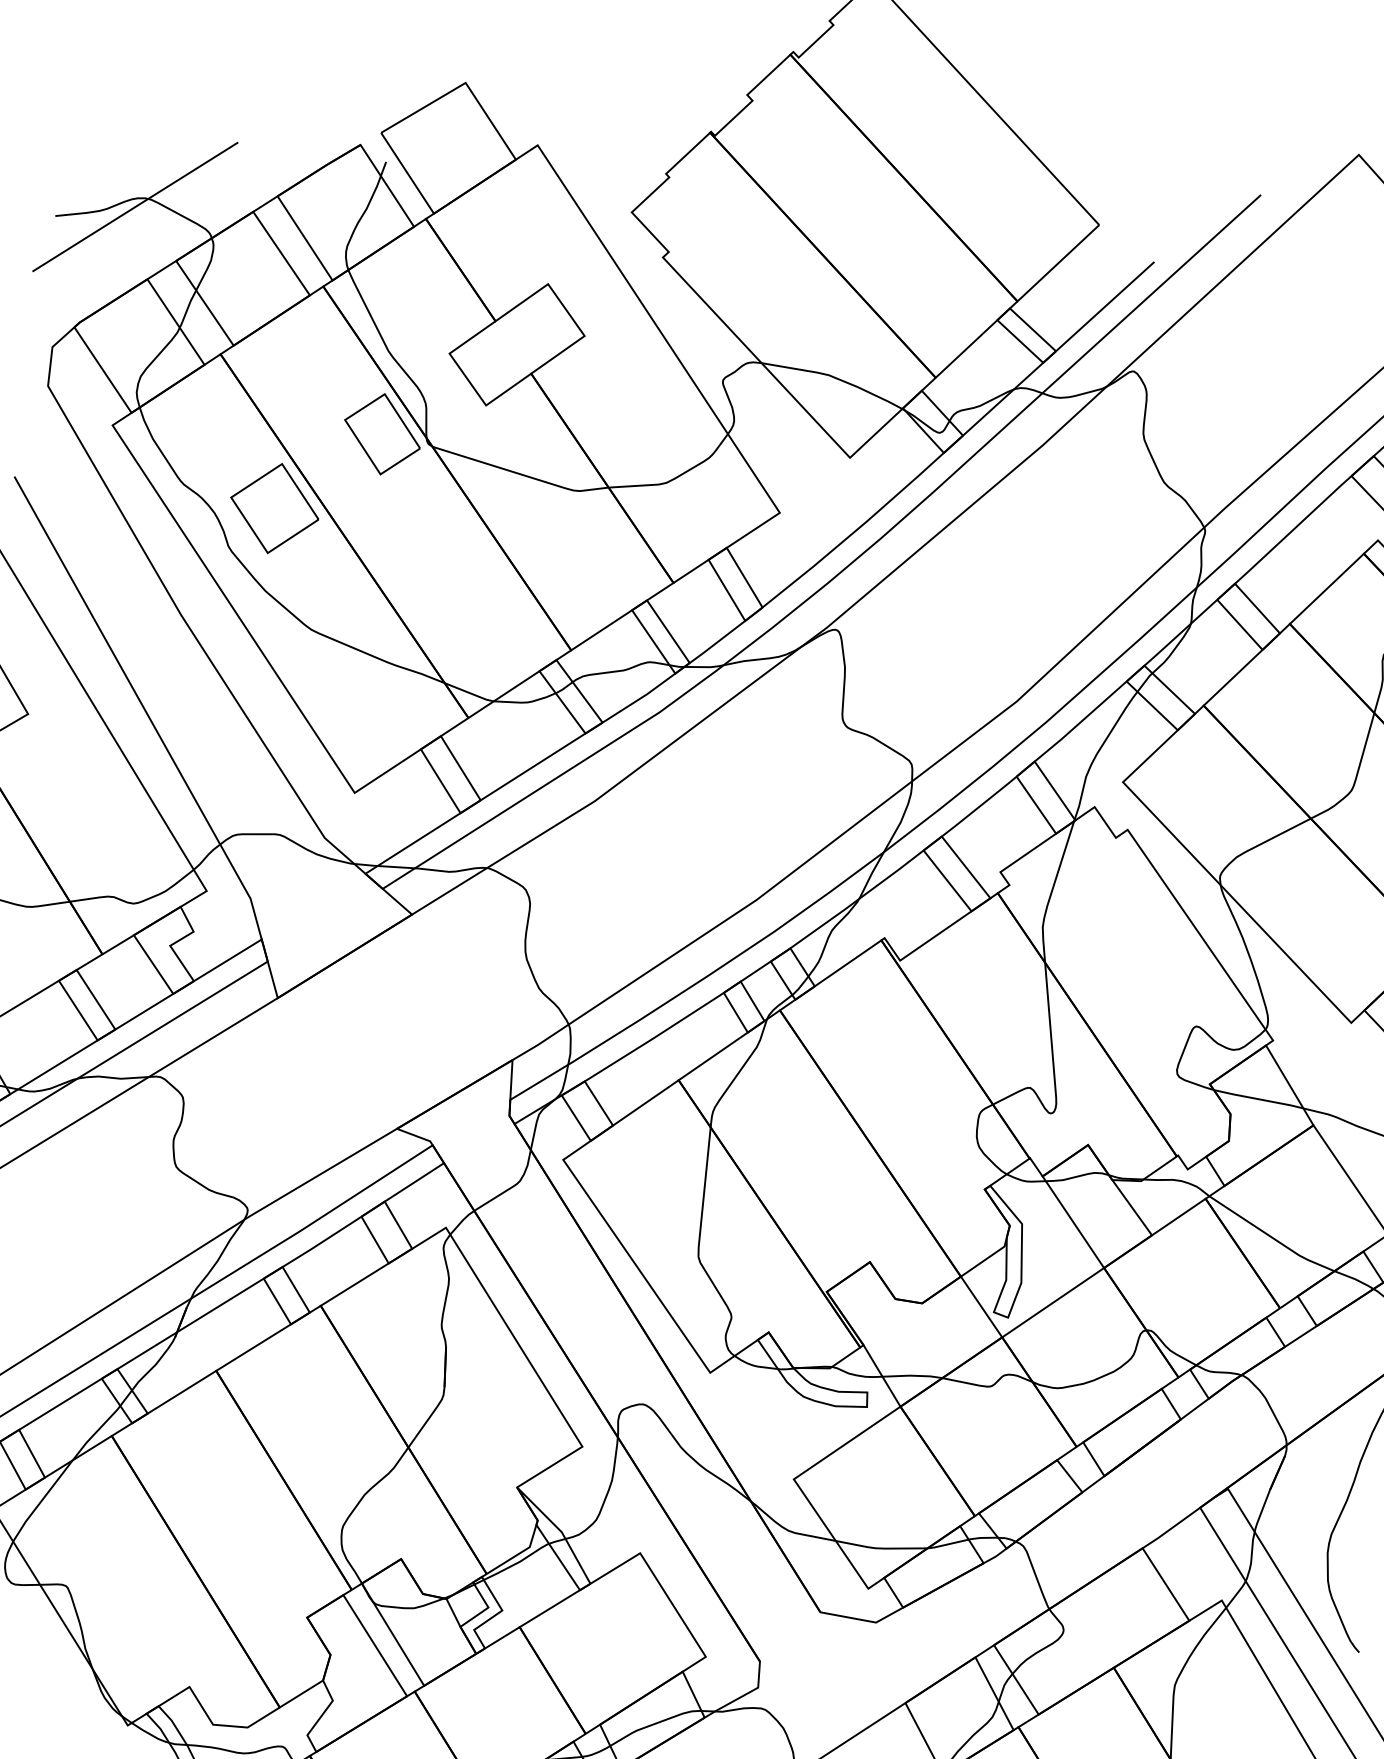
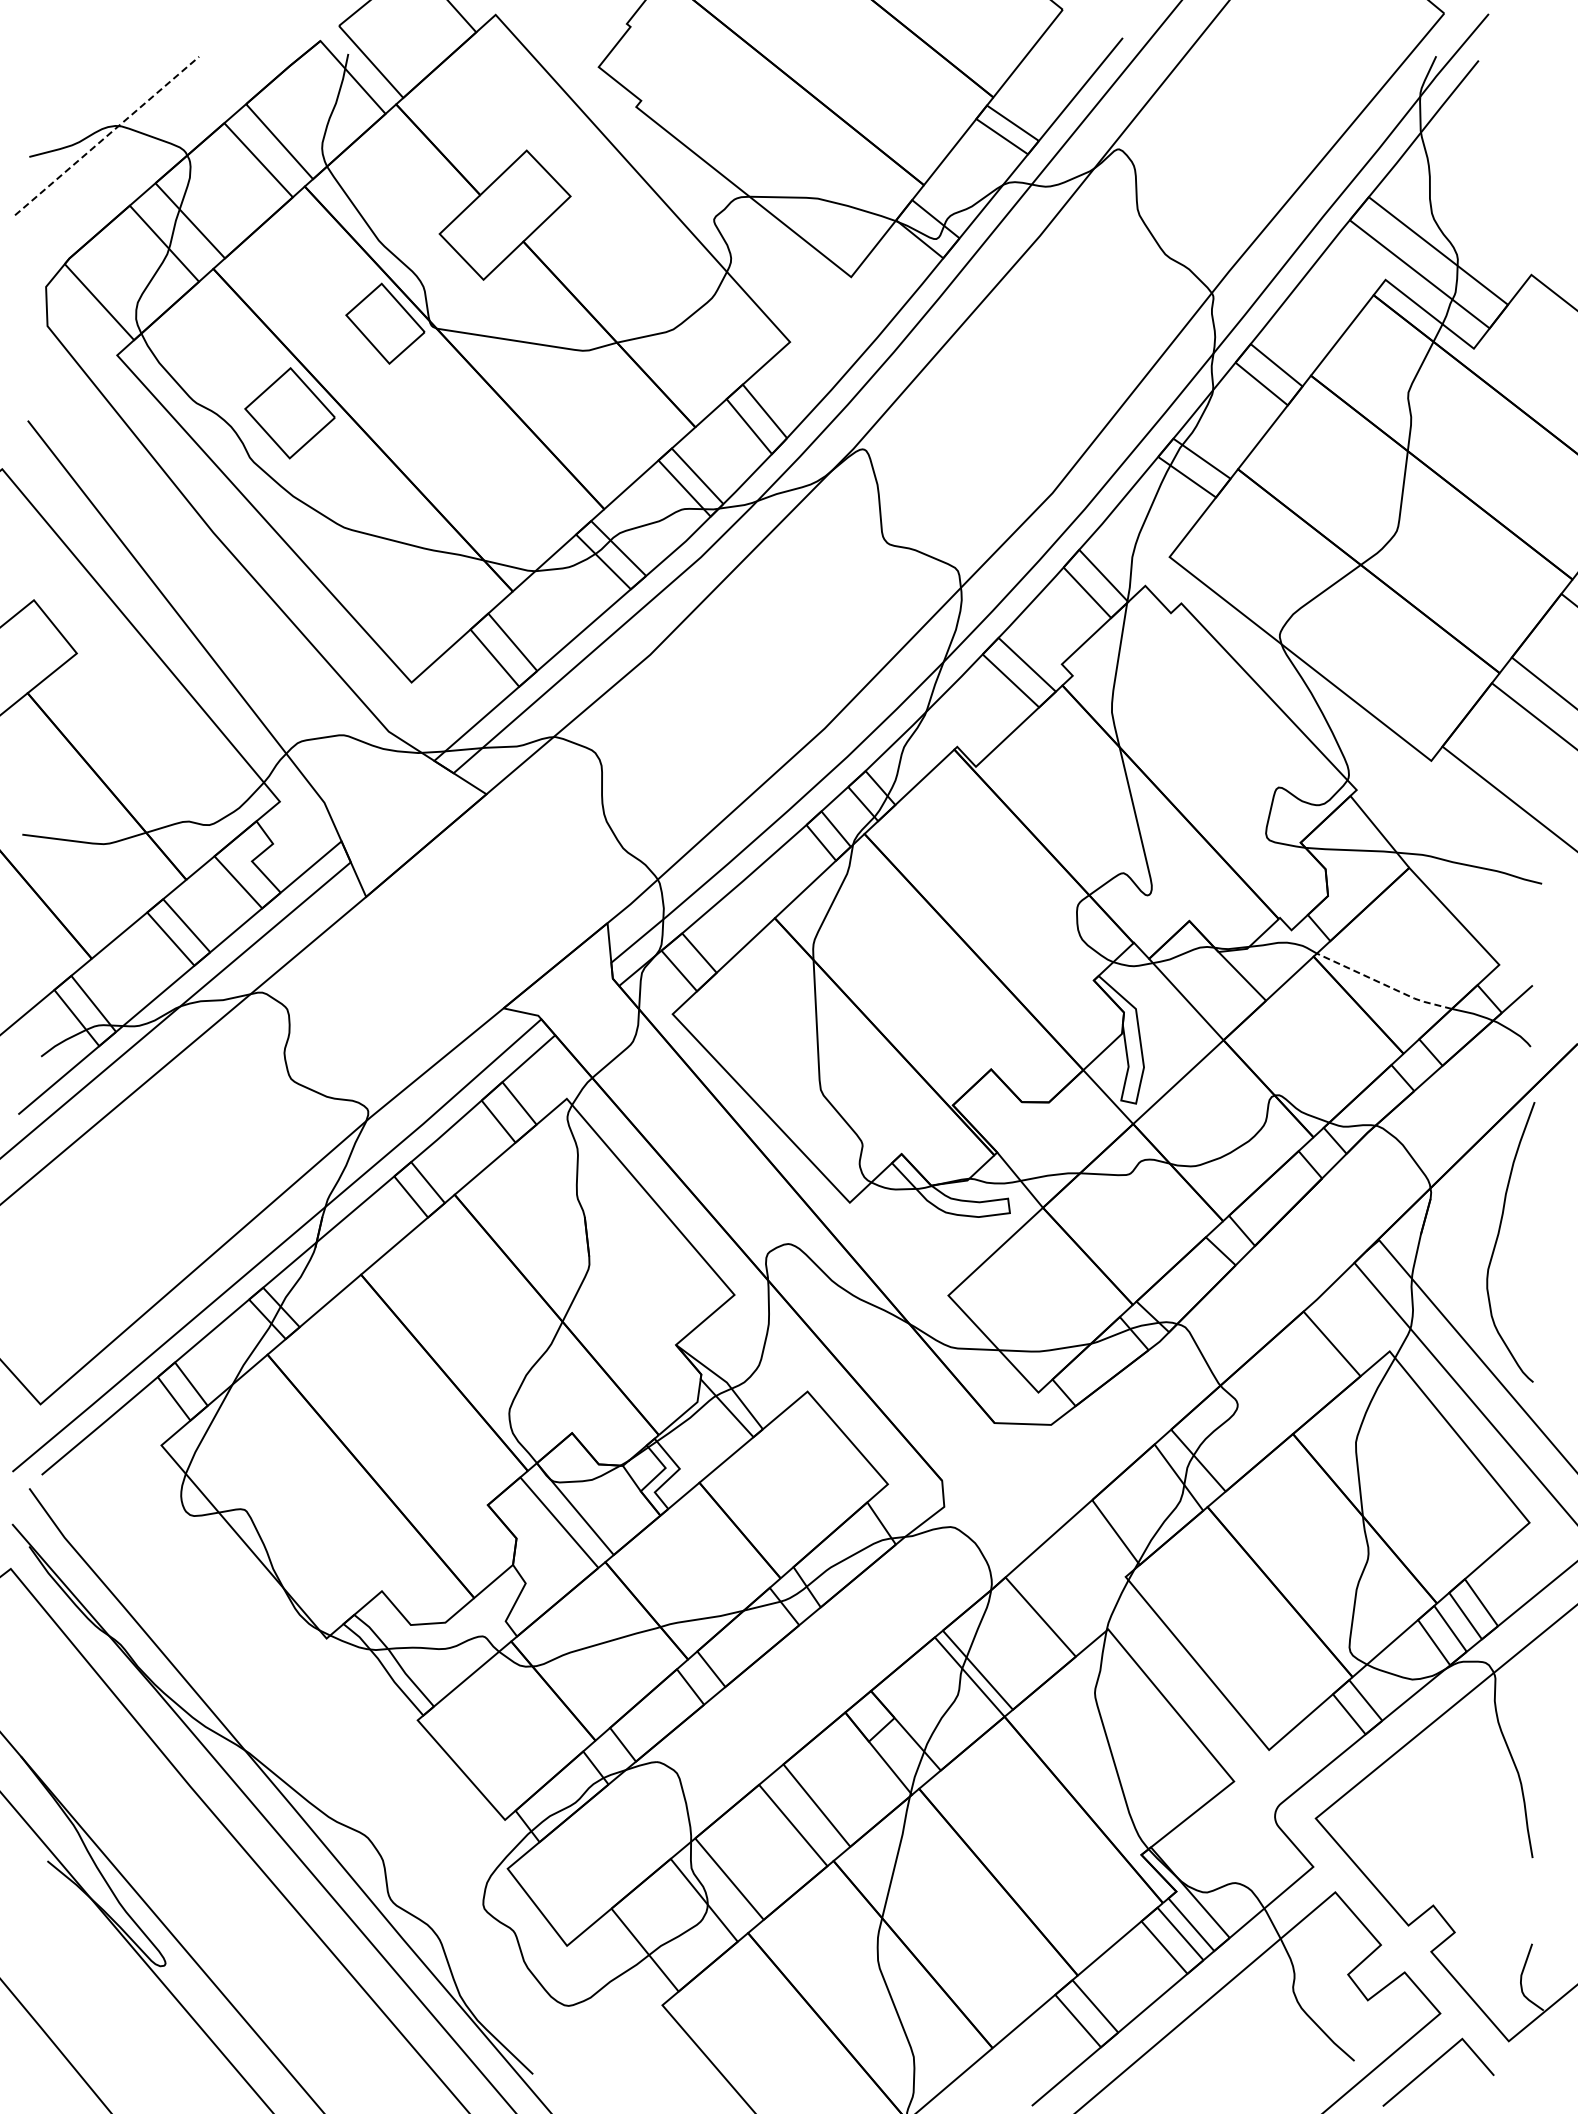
line: (135, 206) -> (107, 135), solid -> dashed
line: (1271, 1236) -> (1384, 984), solid -> dashed

